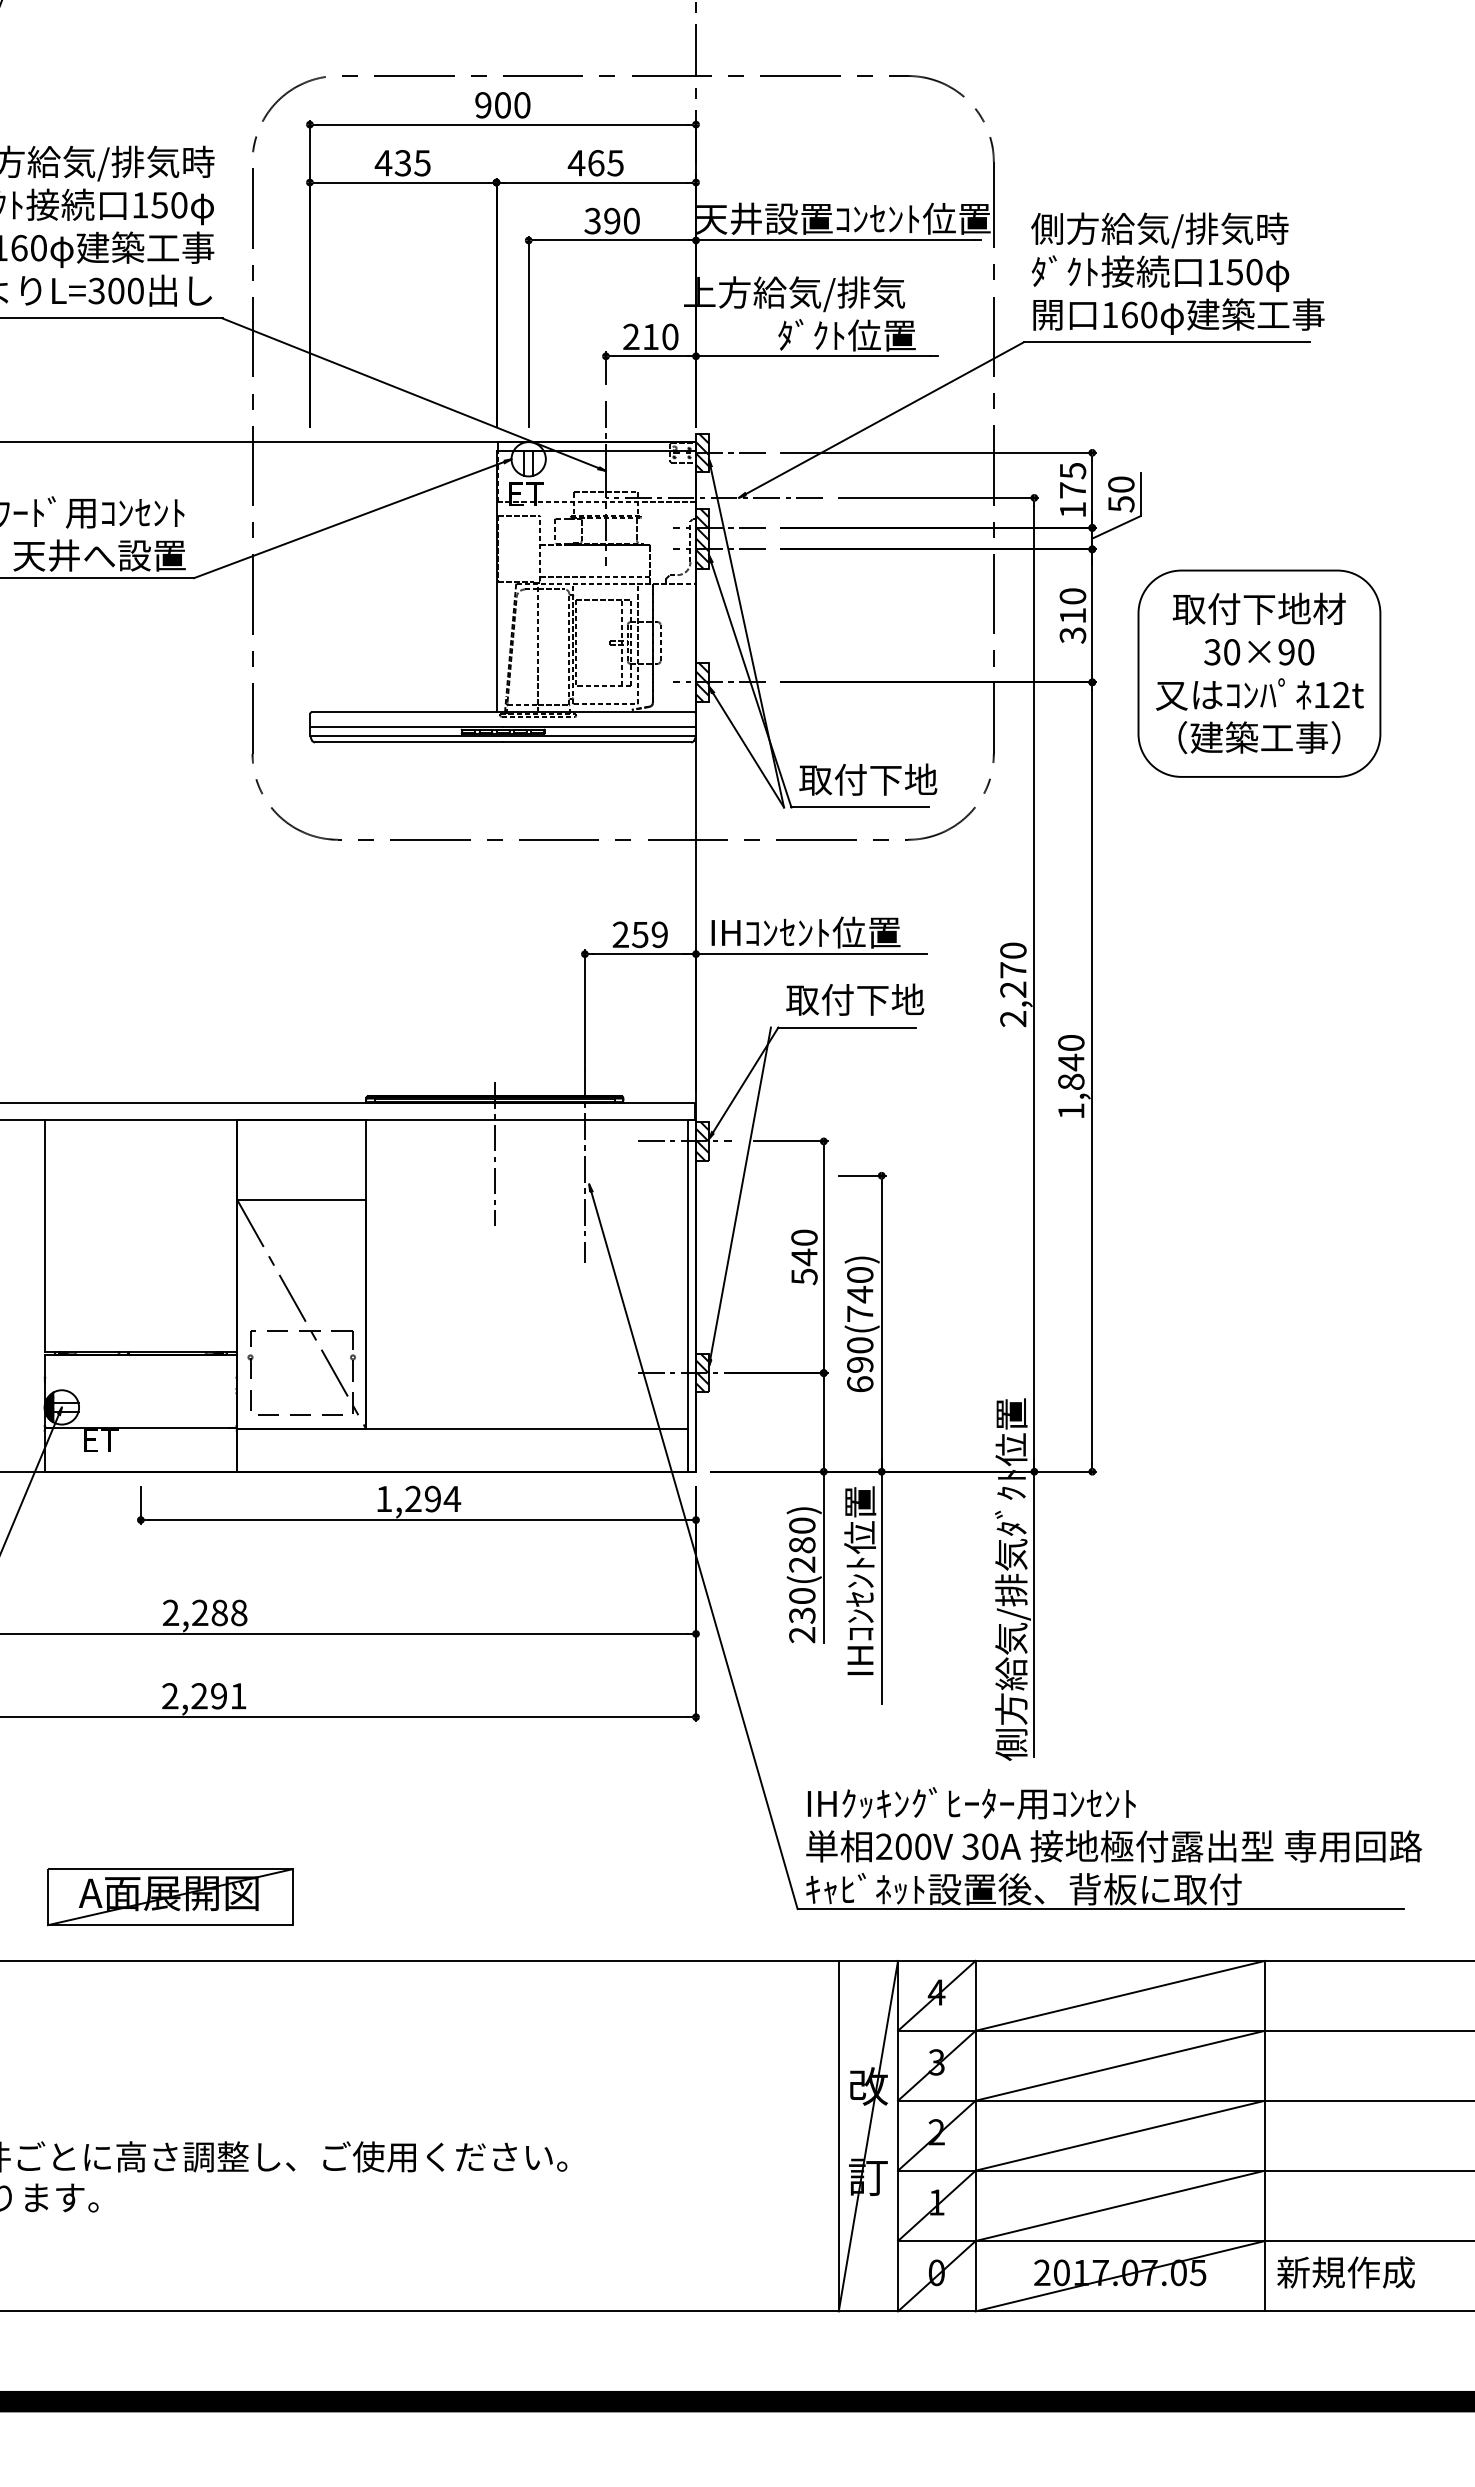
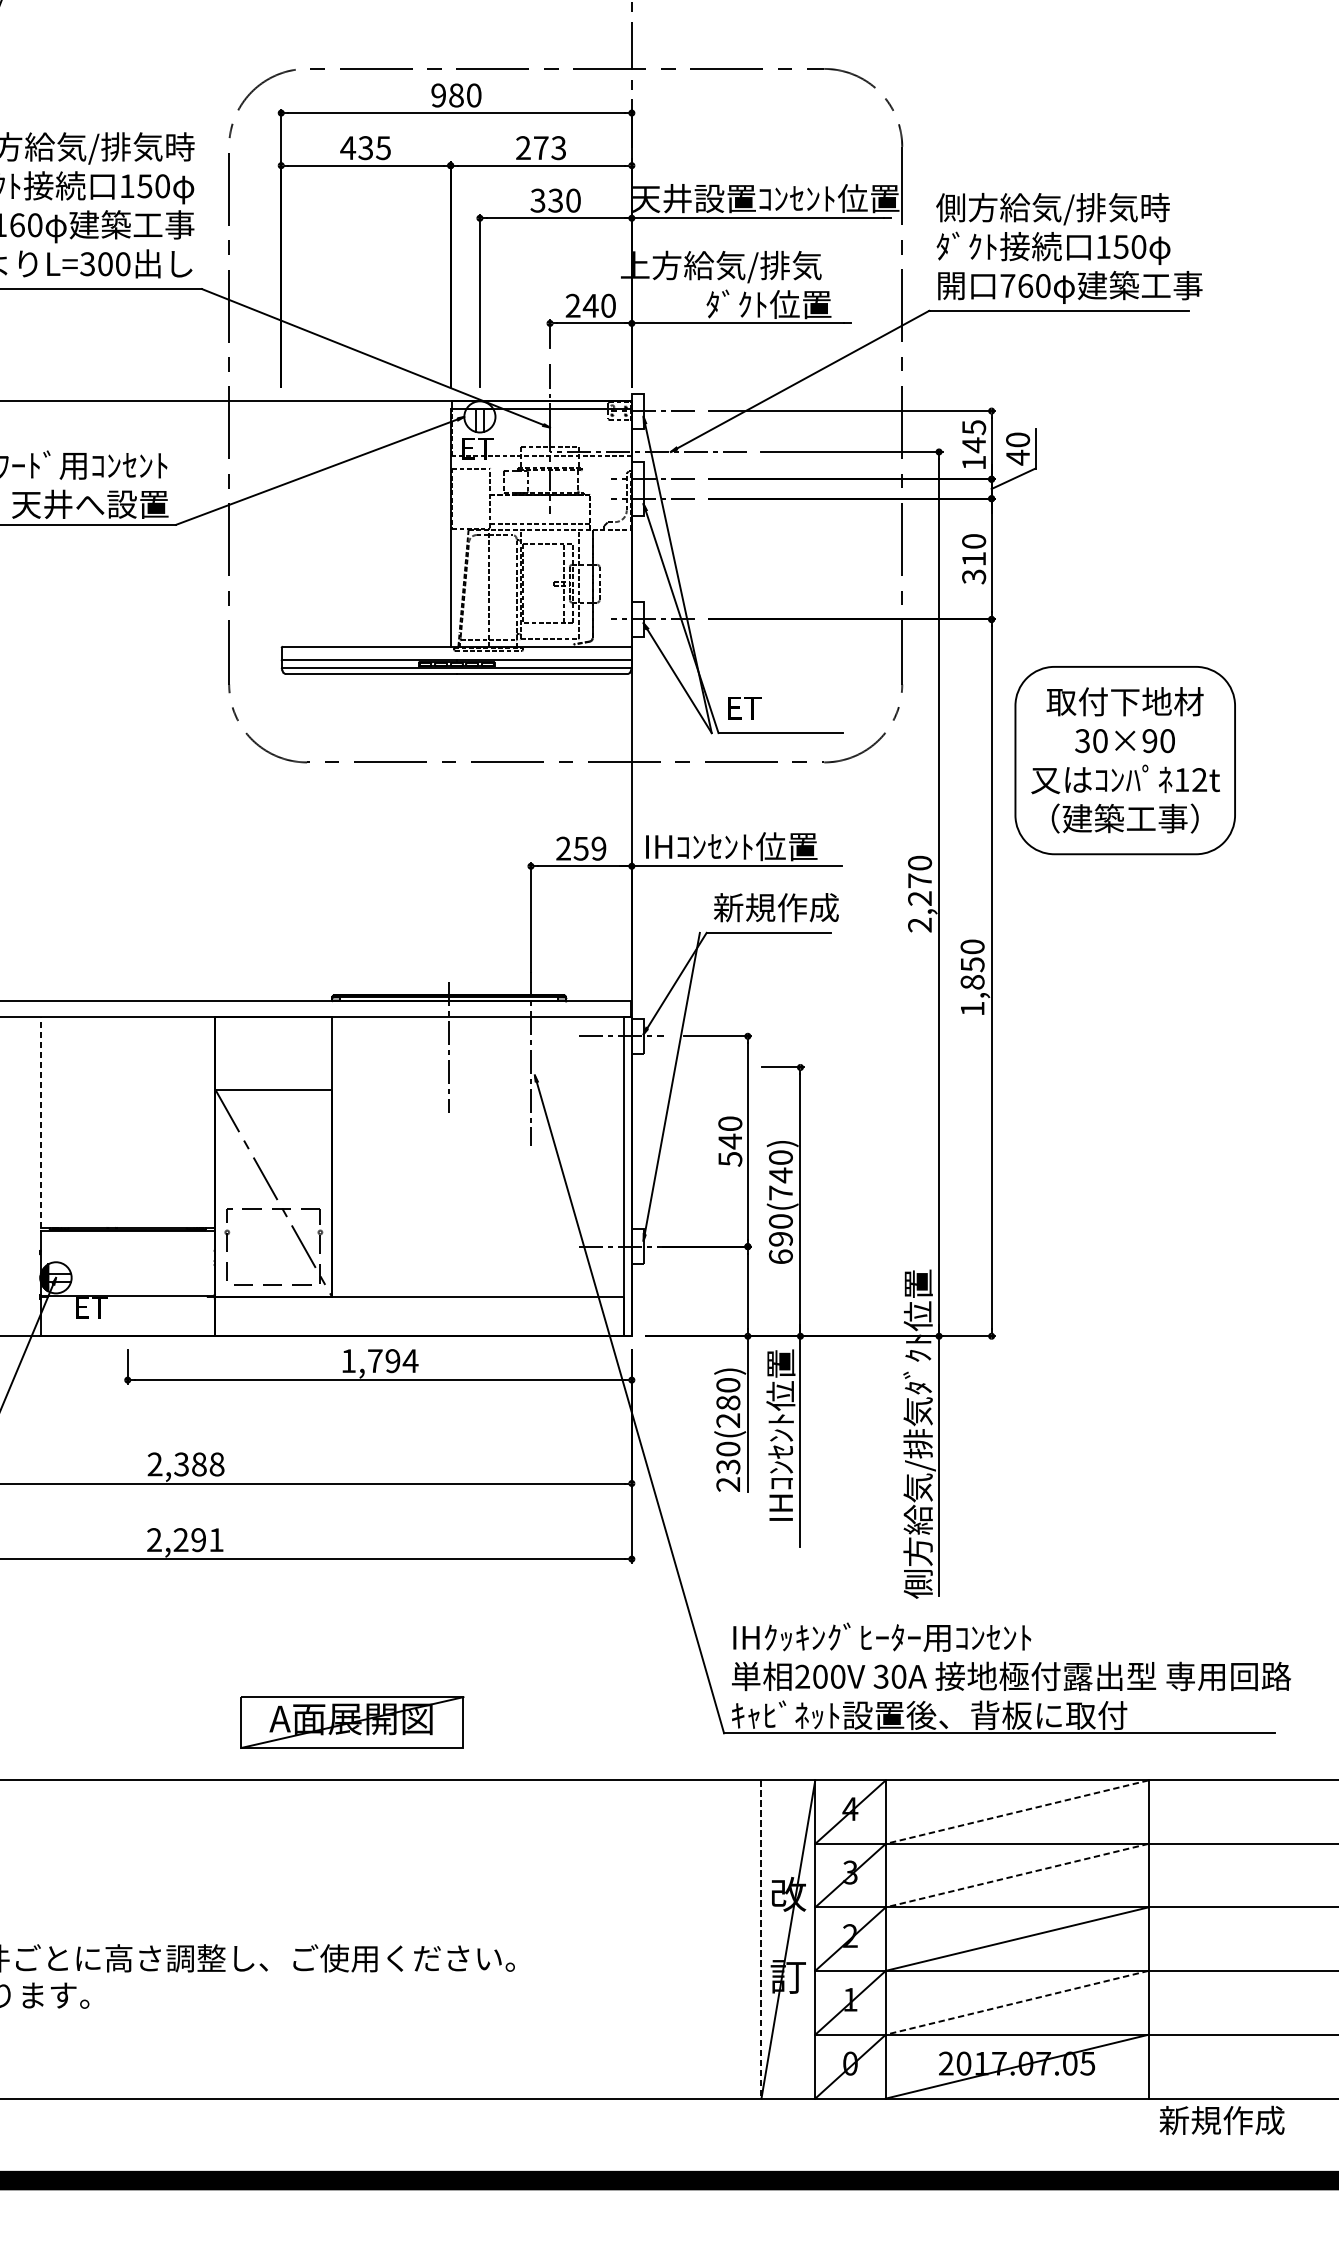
text: (502, 105) -> (456, 95), 900 -> 980
text: (595, 163) -> (540, 148), 465 -> 273
text: (612, 221) -> (556, 201), 390 -> 330
text: (1110, 314) -> (1008, 285), 160 -> 760
text: (650, 336) -> (590, 305), 210 -> 240
hatch: (702, 452) -> (637, 410), removed
text: (1072, 490) -> (973, 445), 175 -> 145
text: (1121, 504) -> (1018, 457), 50 -> 40
hatch: (702, 538) -> (637, 488), removed
part: (1259, 673) -> (1125, 760), moved
hatch: (702, 682) -> (637, 619), removed
text: (868, 779) -> (788, 707), 取付下地 -> ET
text: (855, 999) -> (776, 907), 取付下地 -> 新規作成
text: (1071, 1062) -> (972, 964), 1,840 -> 1,850
hatch: (702, 1141) -> (637, 1036), removed
line: (45, 1235) -> (41, 1121), solid -> dashed
hatch: (702, 1372) -> (637, 1246), removed
text: (413, 1498) -> (375, 1360), 1,294 -> 1,794
text: (199, 1613) -> (180, 1464), 2,288 -> 2,388
part: (170, 1897) -> (352, 1722), moved
line: (1120, 1995) -> (1017, 1811), solid -> dashed
line: (1120, 2065) -> (1017, 1875), solid -> dashed
line: (838, 2136) -> (761, 1939), solid -> dashed
line: (1120, 2205) -> (1017, 2002), solid -> dashed
text: (1345, 2272) -> (1221, 2120), moved

